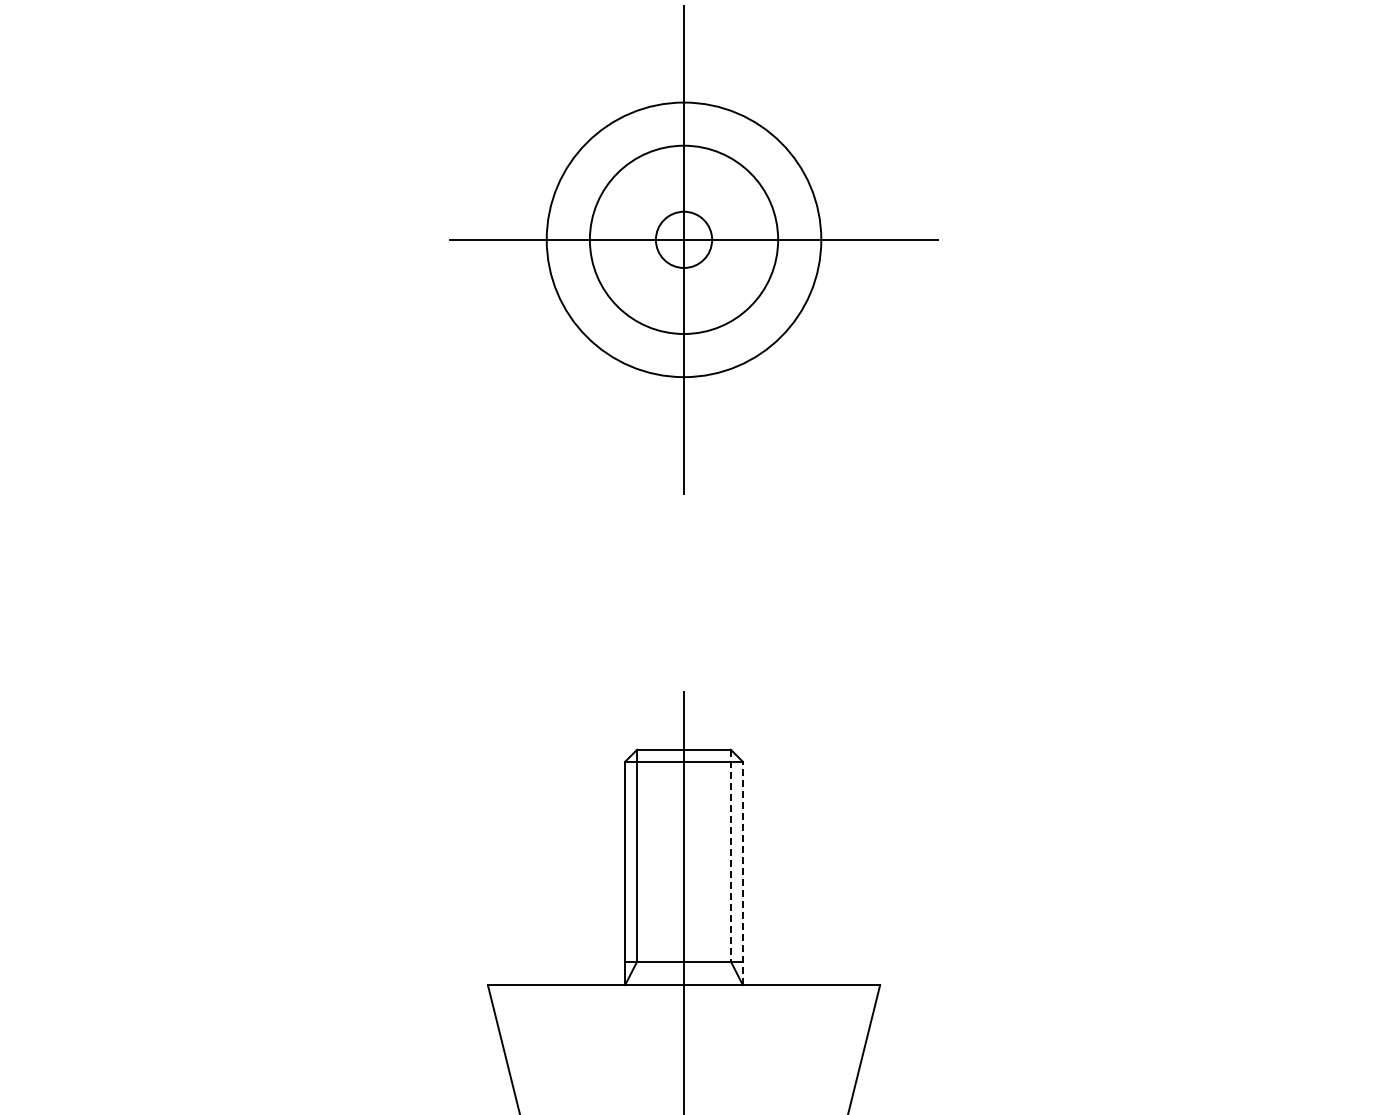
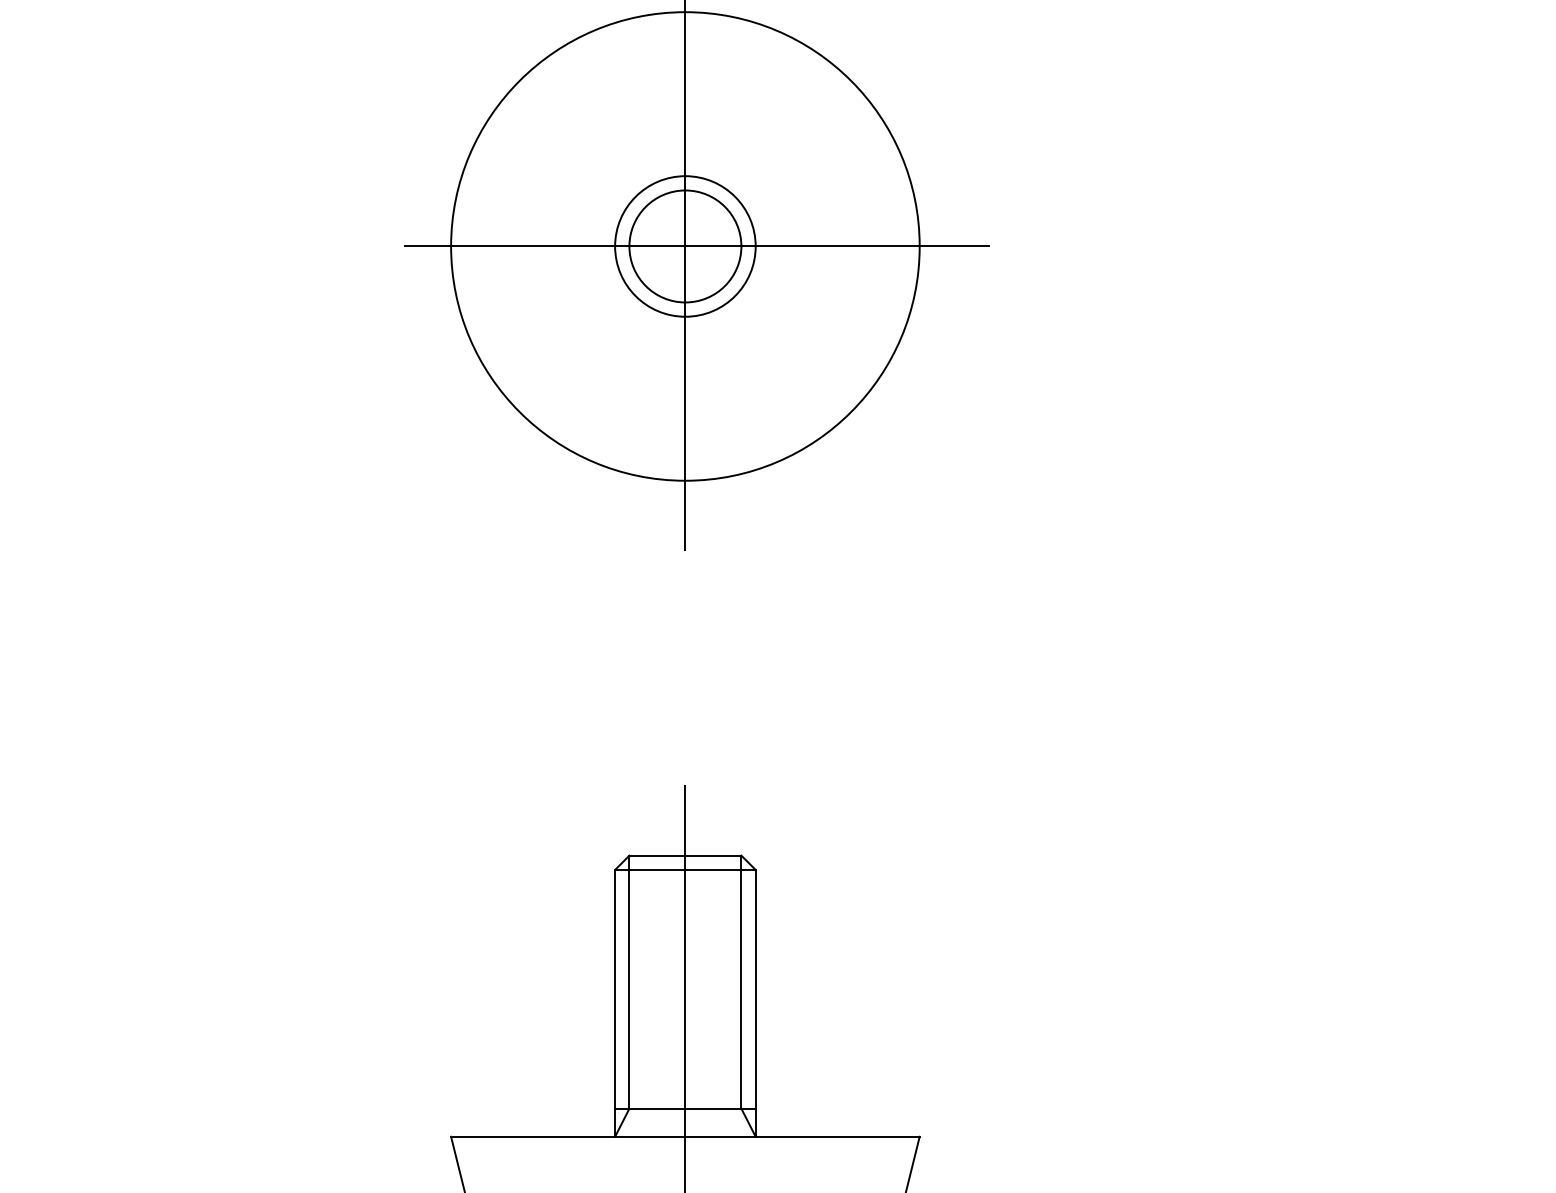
circle: (683, 239) -> (684, 246), size x0.62
circle: (683, 239) -> (684, 246), size x1.43
circle: (683, 239) -> (684, 246), size x1.67
line: (730, 855) -> (740, 981), dashed -> solid
line: (742, 873) -> (755, 1003), dashed -> solid

